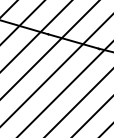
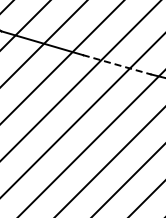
line: (73, 41) -> (117, 64), solid -> dashed

